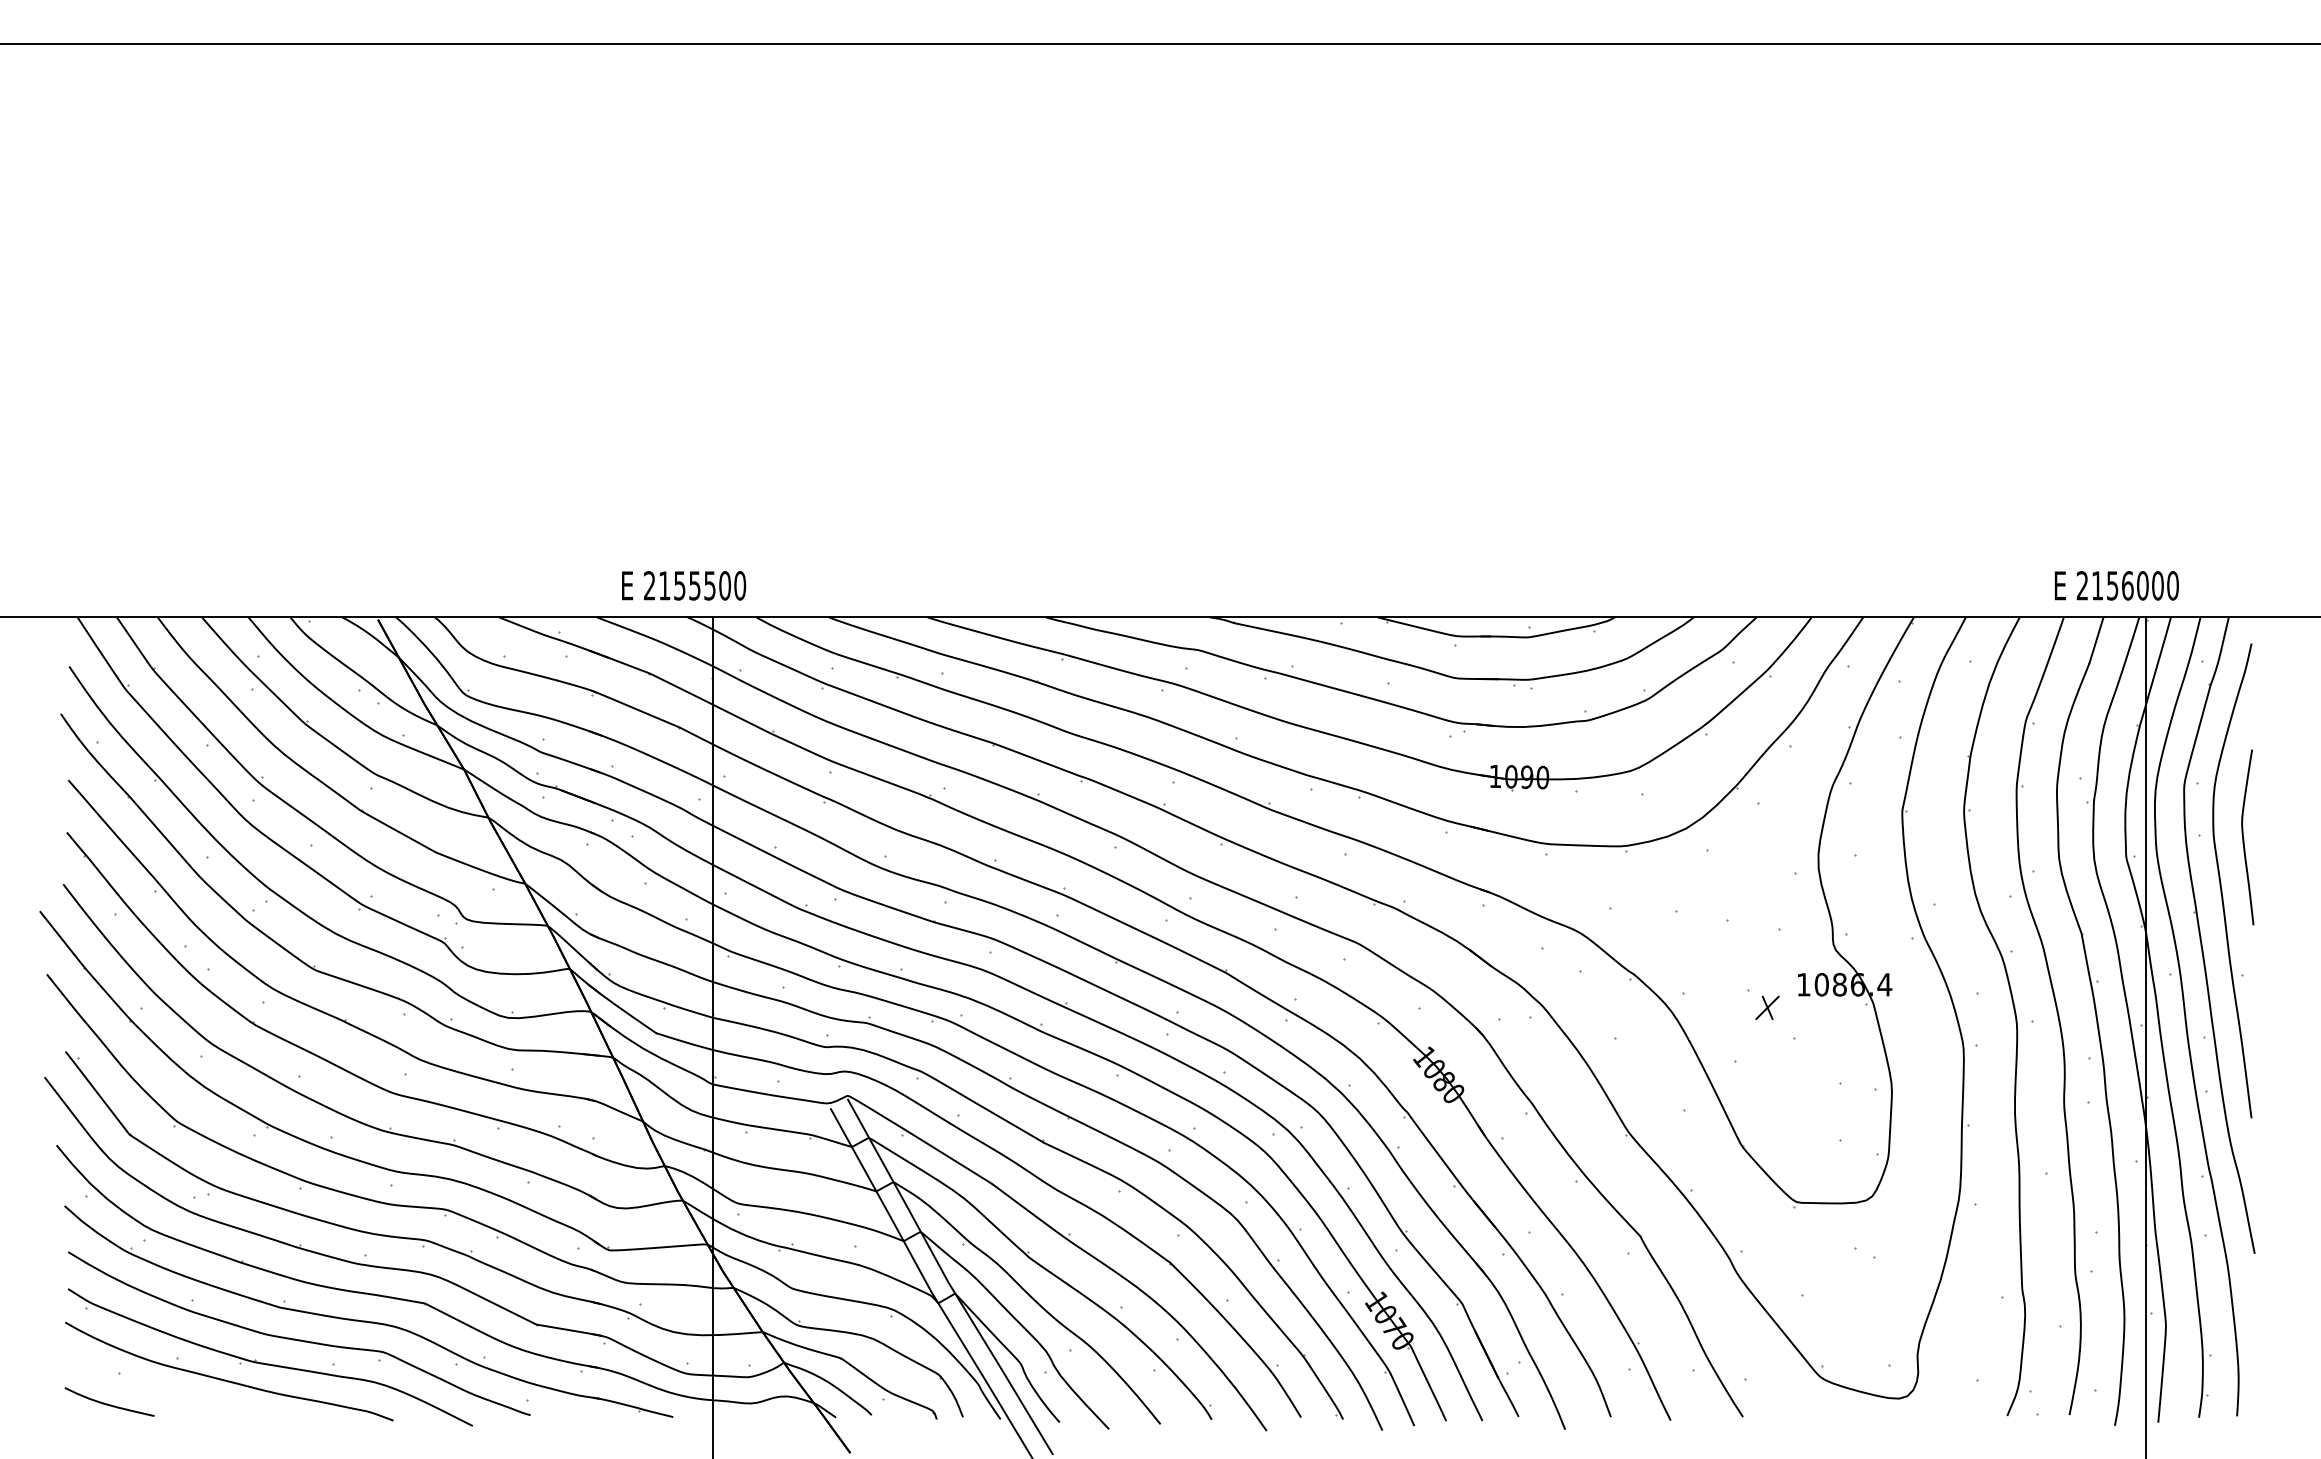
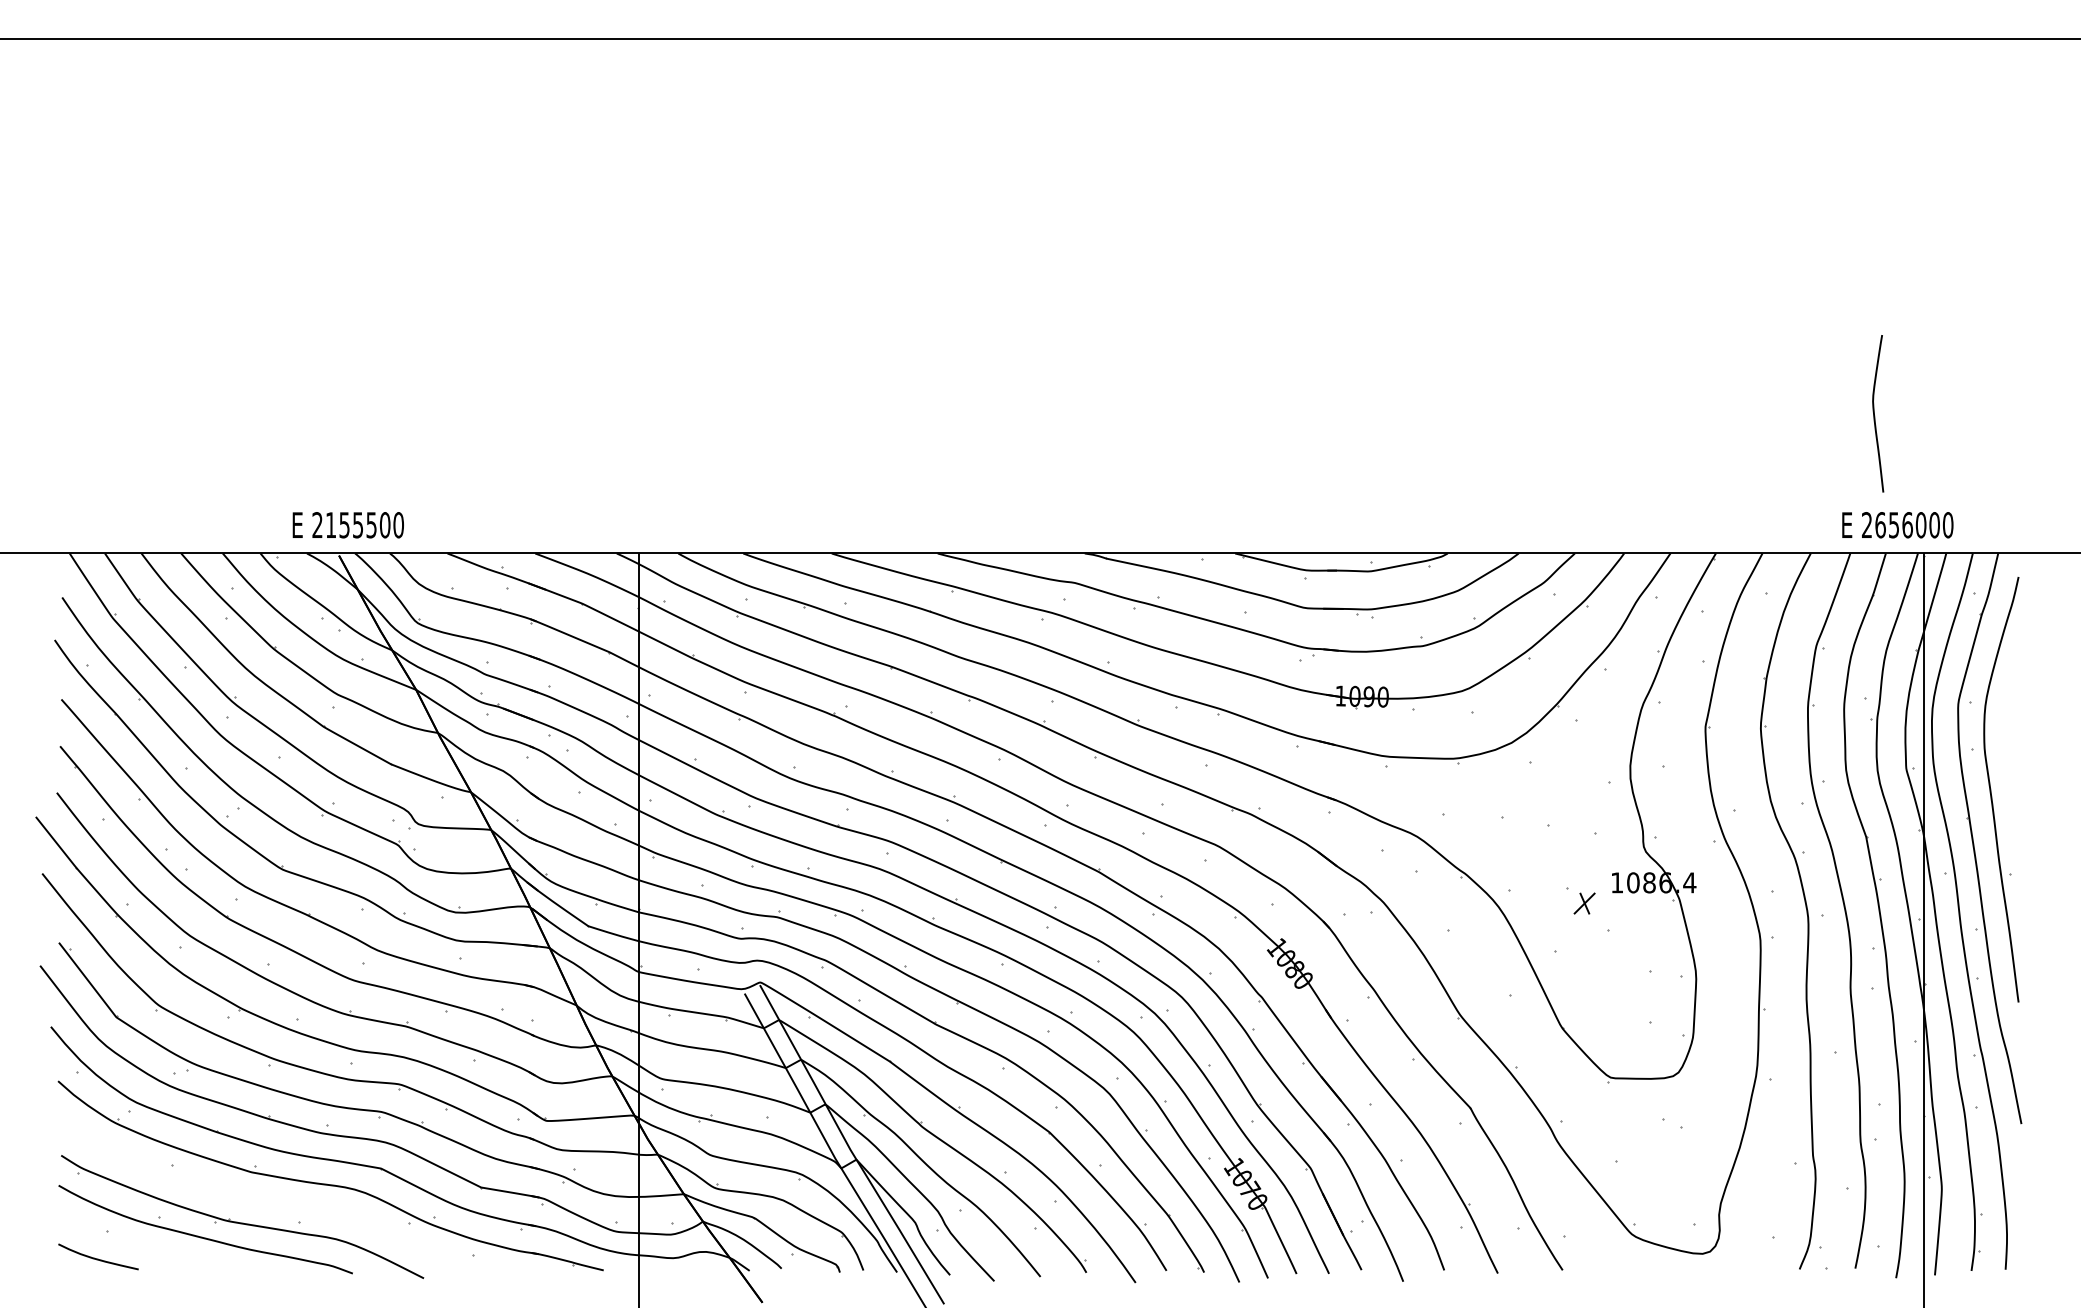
text: (683, 586) -> (347, 525), moved
text: (2097, 586) -> (1880, 525), 2156000 -> 2656000
curve: (2243, 837) -> (1874, 413), moved
part: (299, 1333) -> (268, 1195), removed

